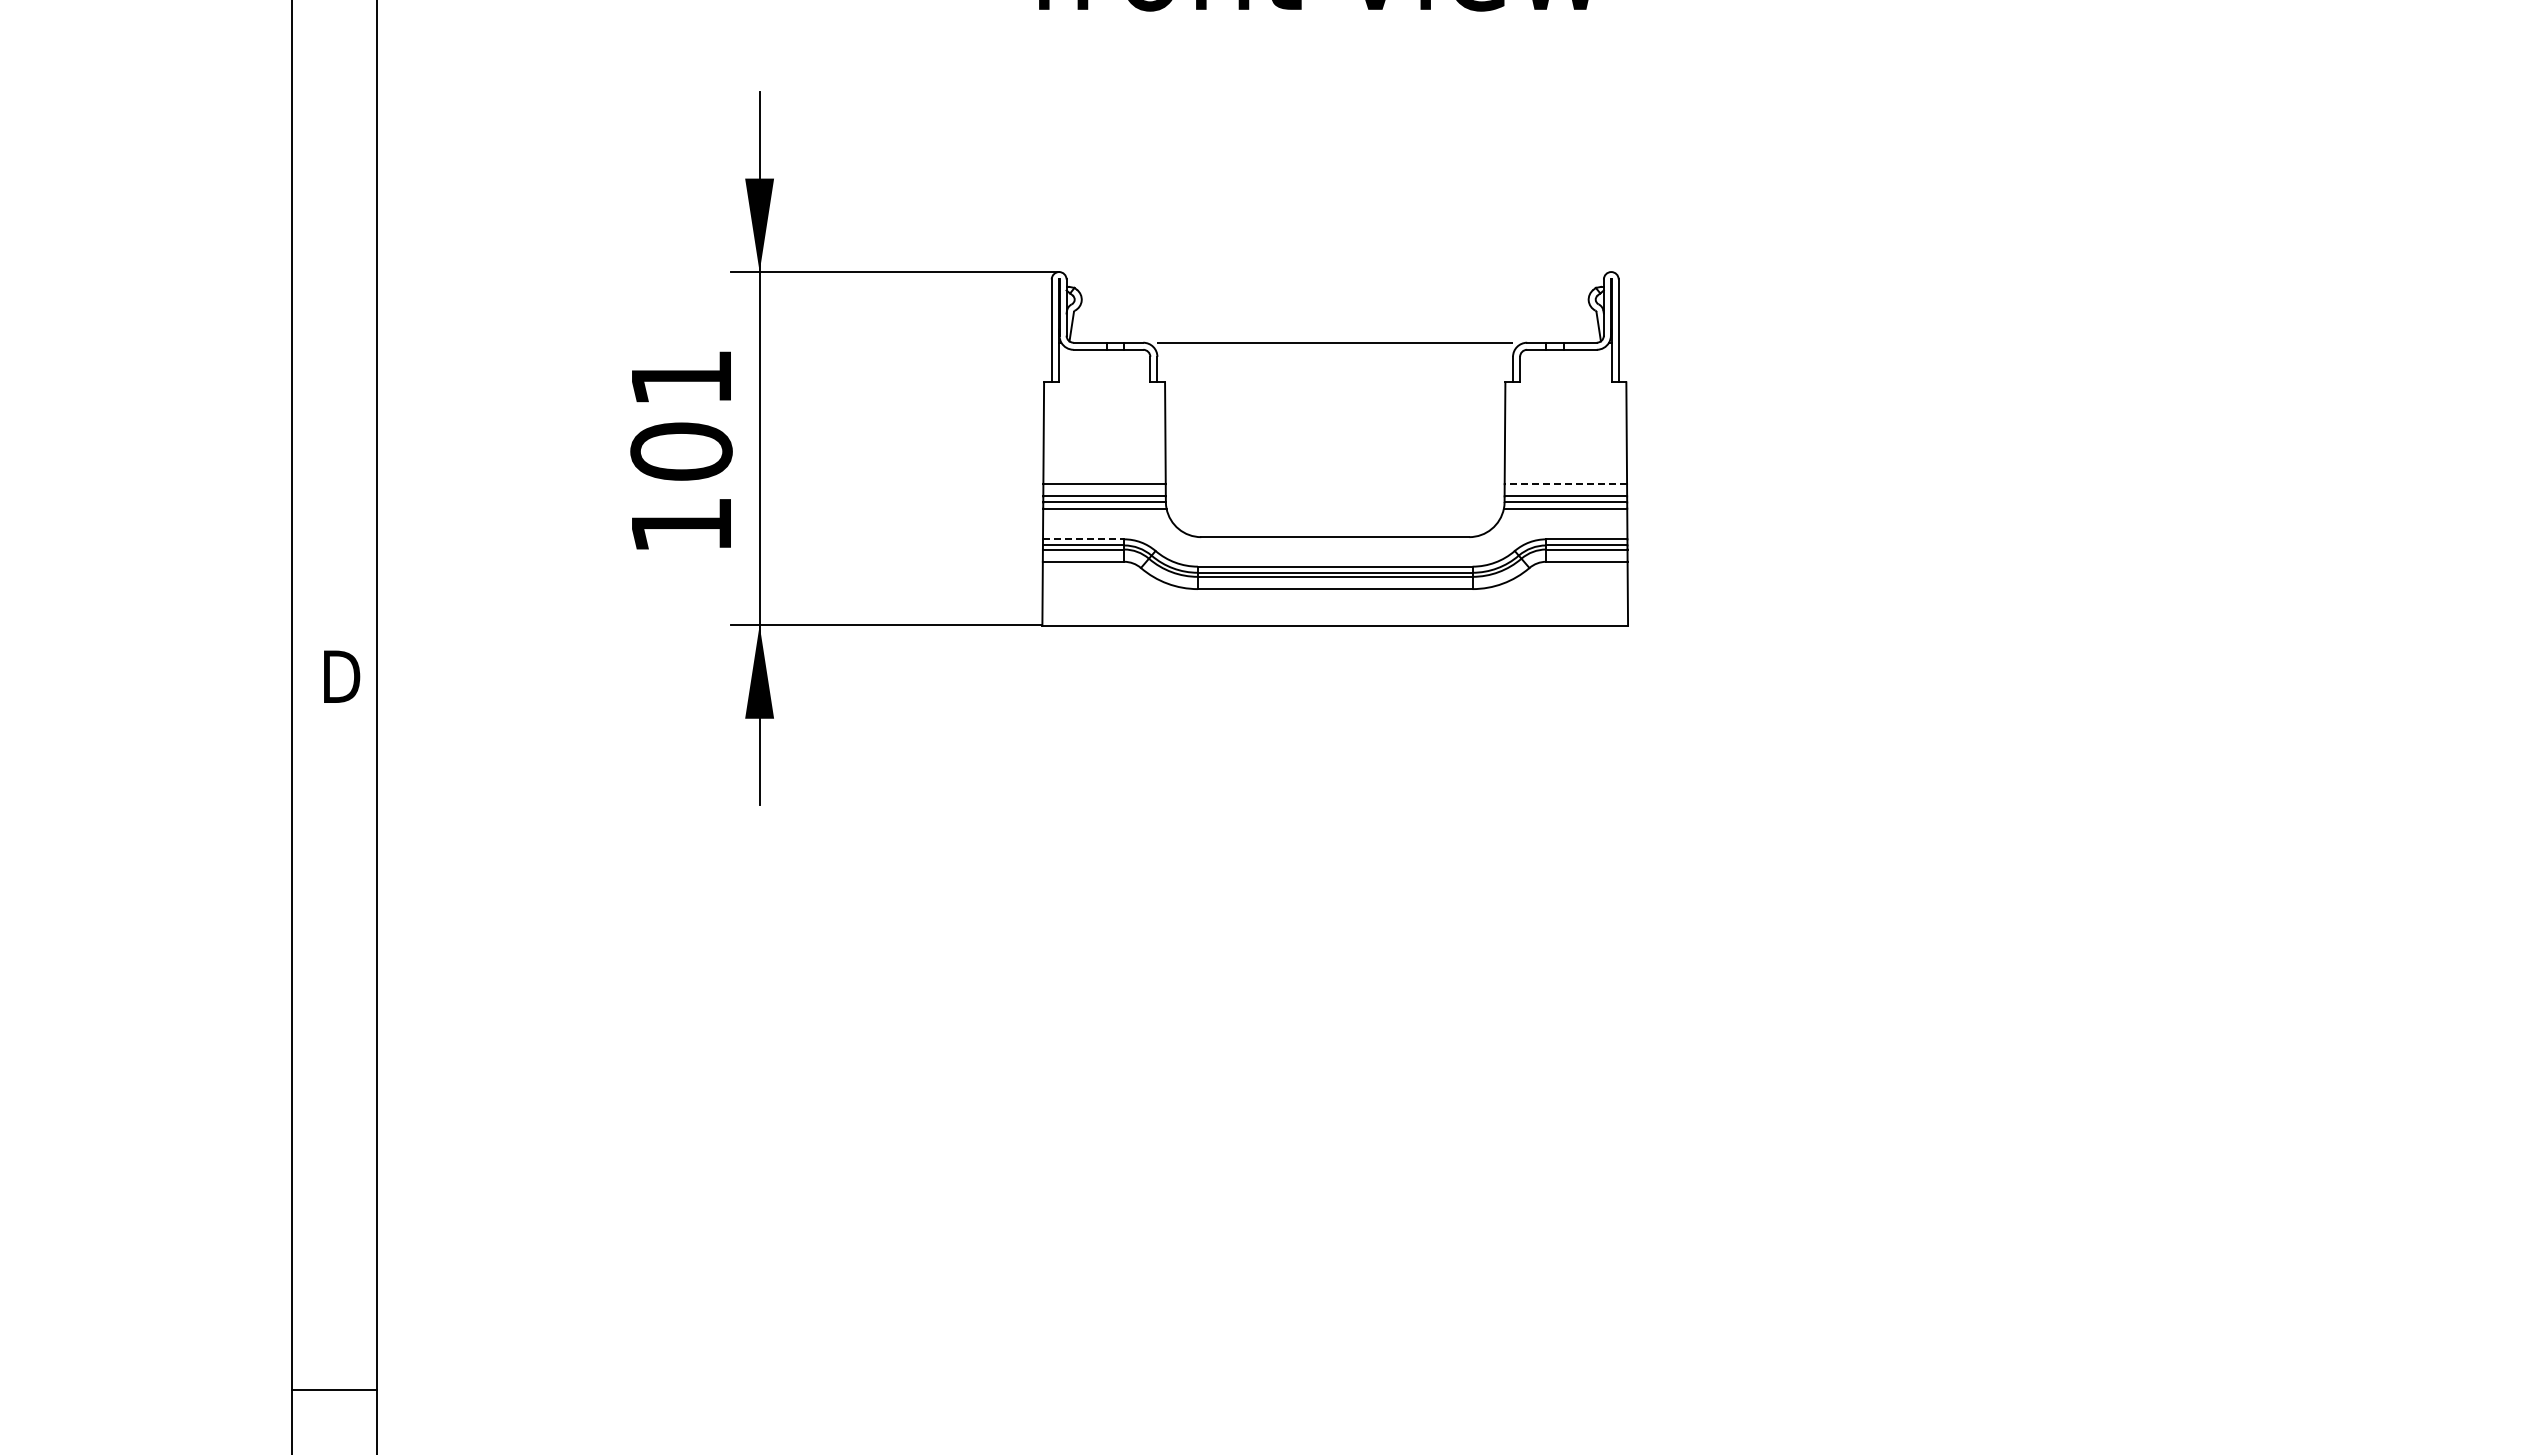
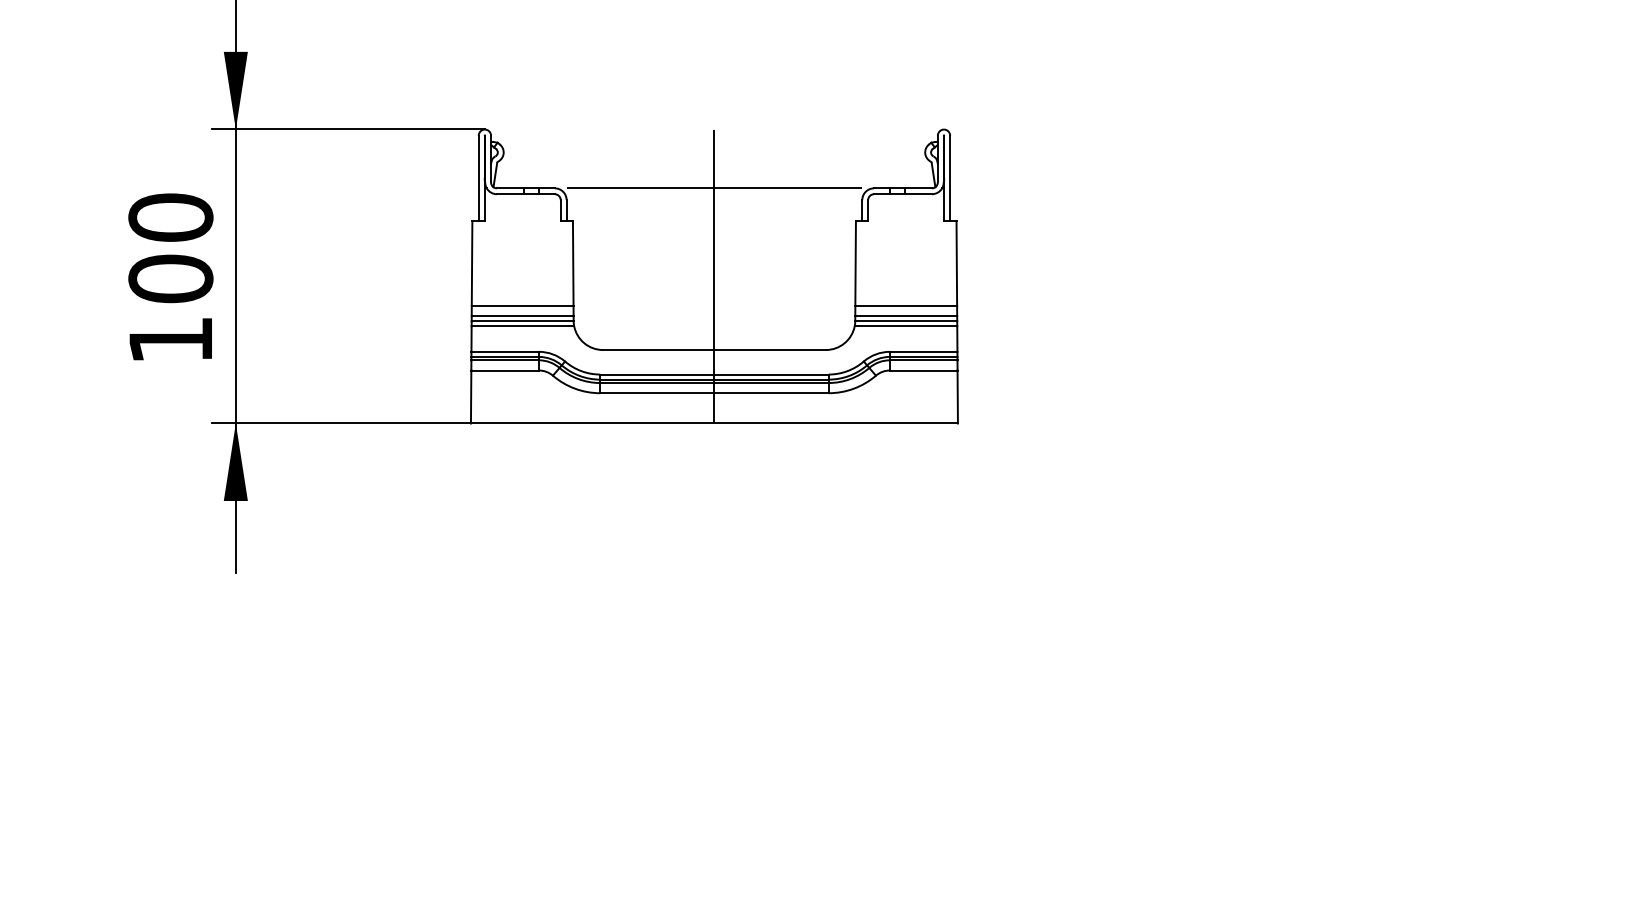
text: (681, 377) -> (170, 217), 101 -> 100
line: (1335, 448) -> (714, 276), added
line: (1565, 484) -> (905, 306), dashed -> solid
line: (1083, 539) -> (505, 351), dashed -> solid

